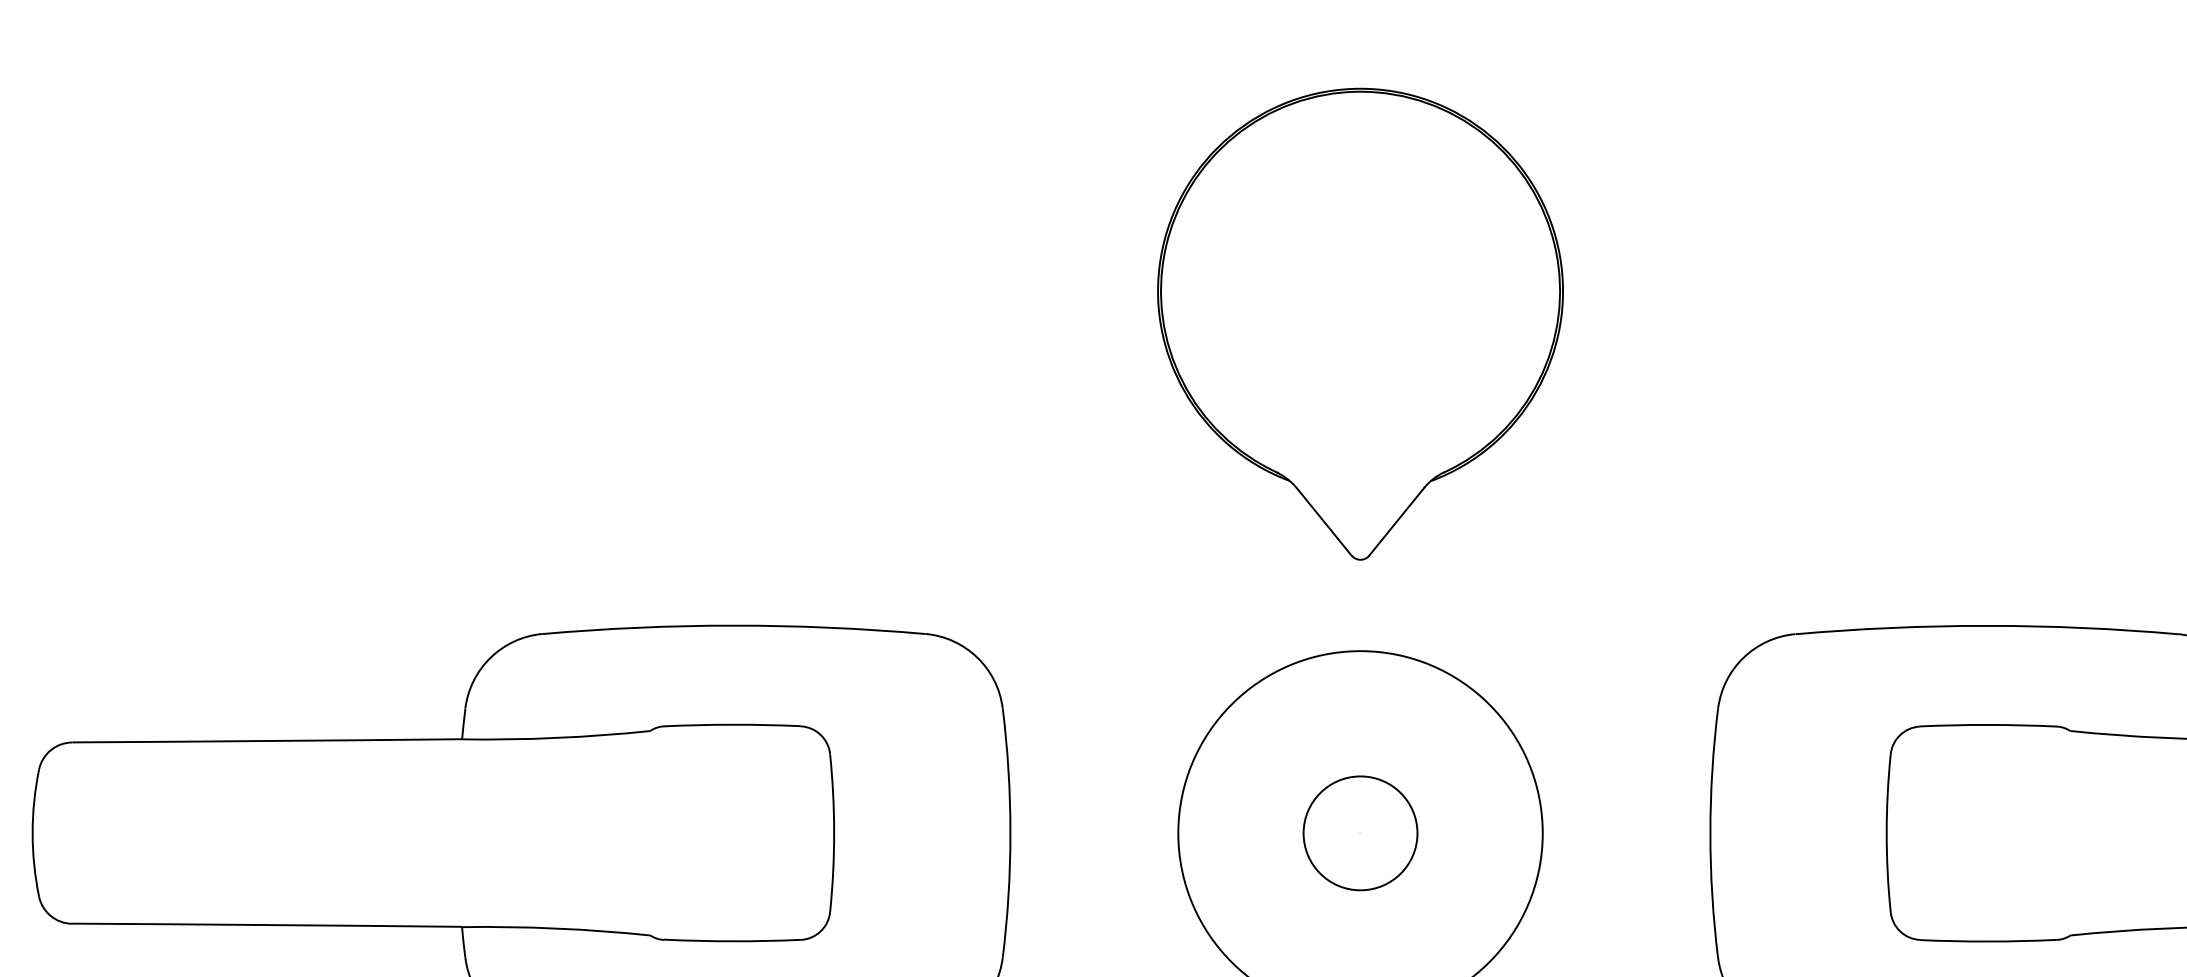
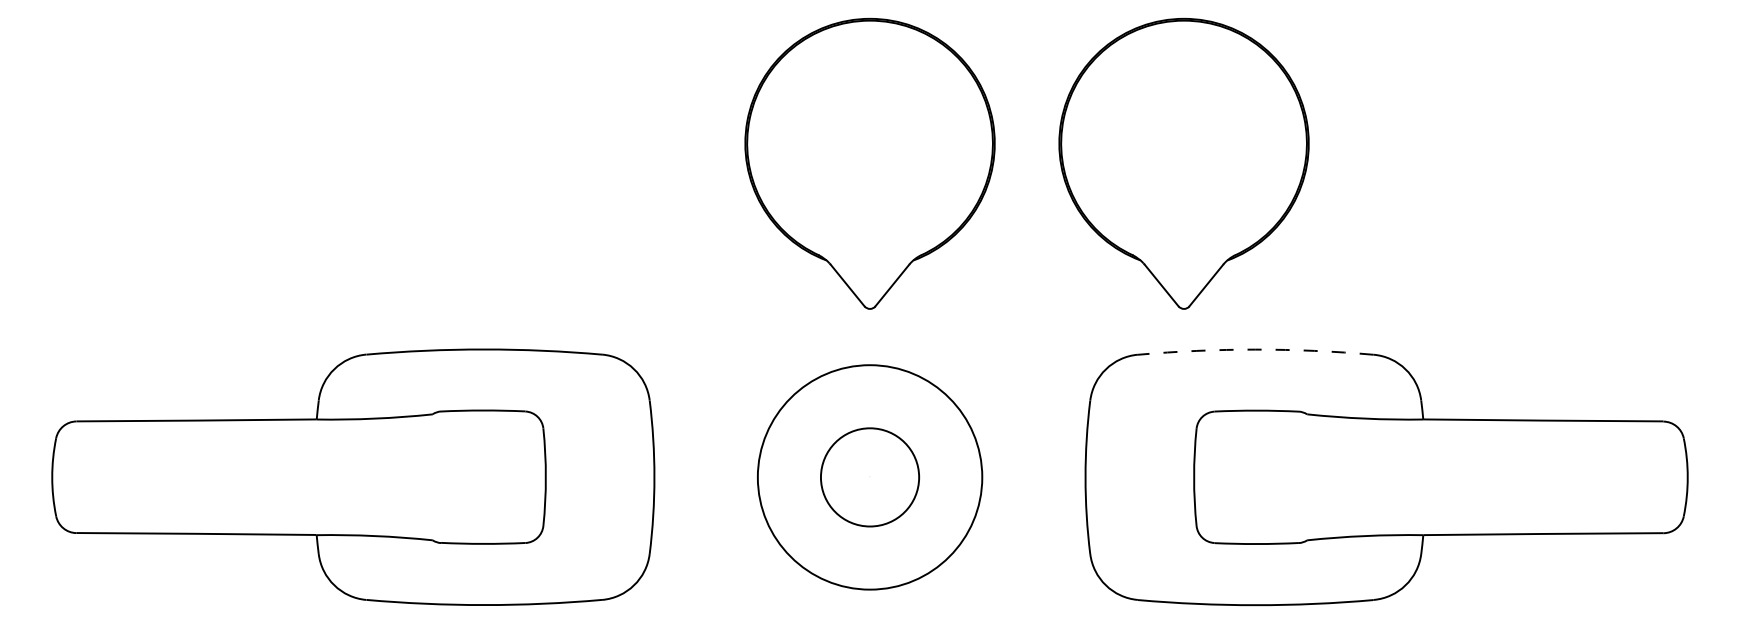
part: (1869, 323) -> (1183, 163), added
arc: (1986, 625) -> (1255, 349), solid -> dashed
circle: (1359, 833) -> (869, 477), size x1.4

